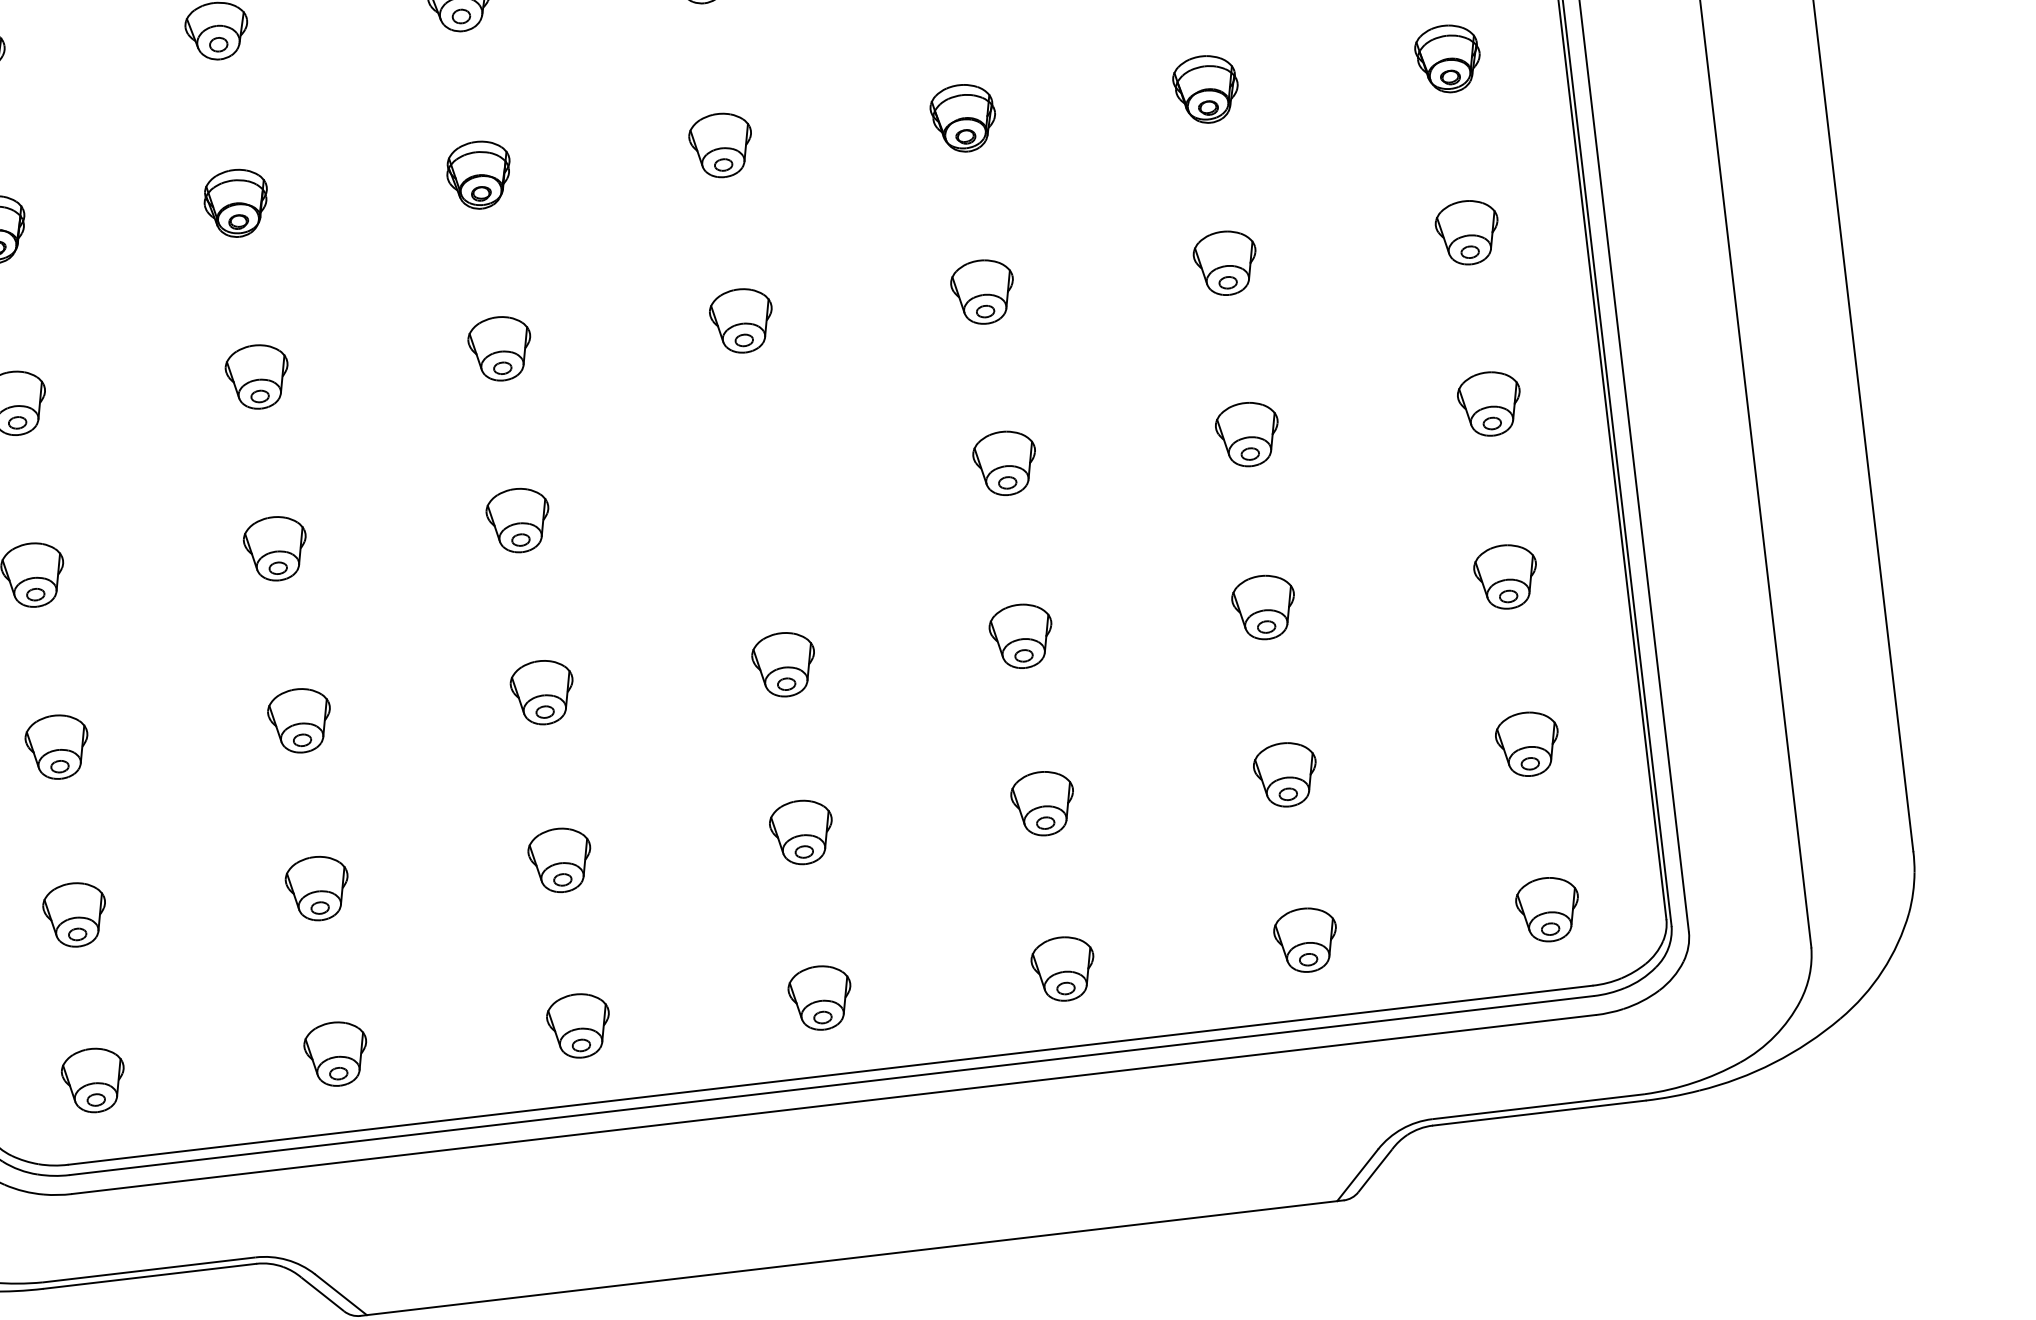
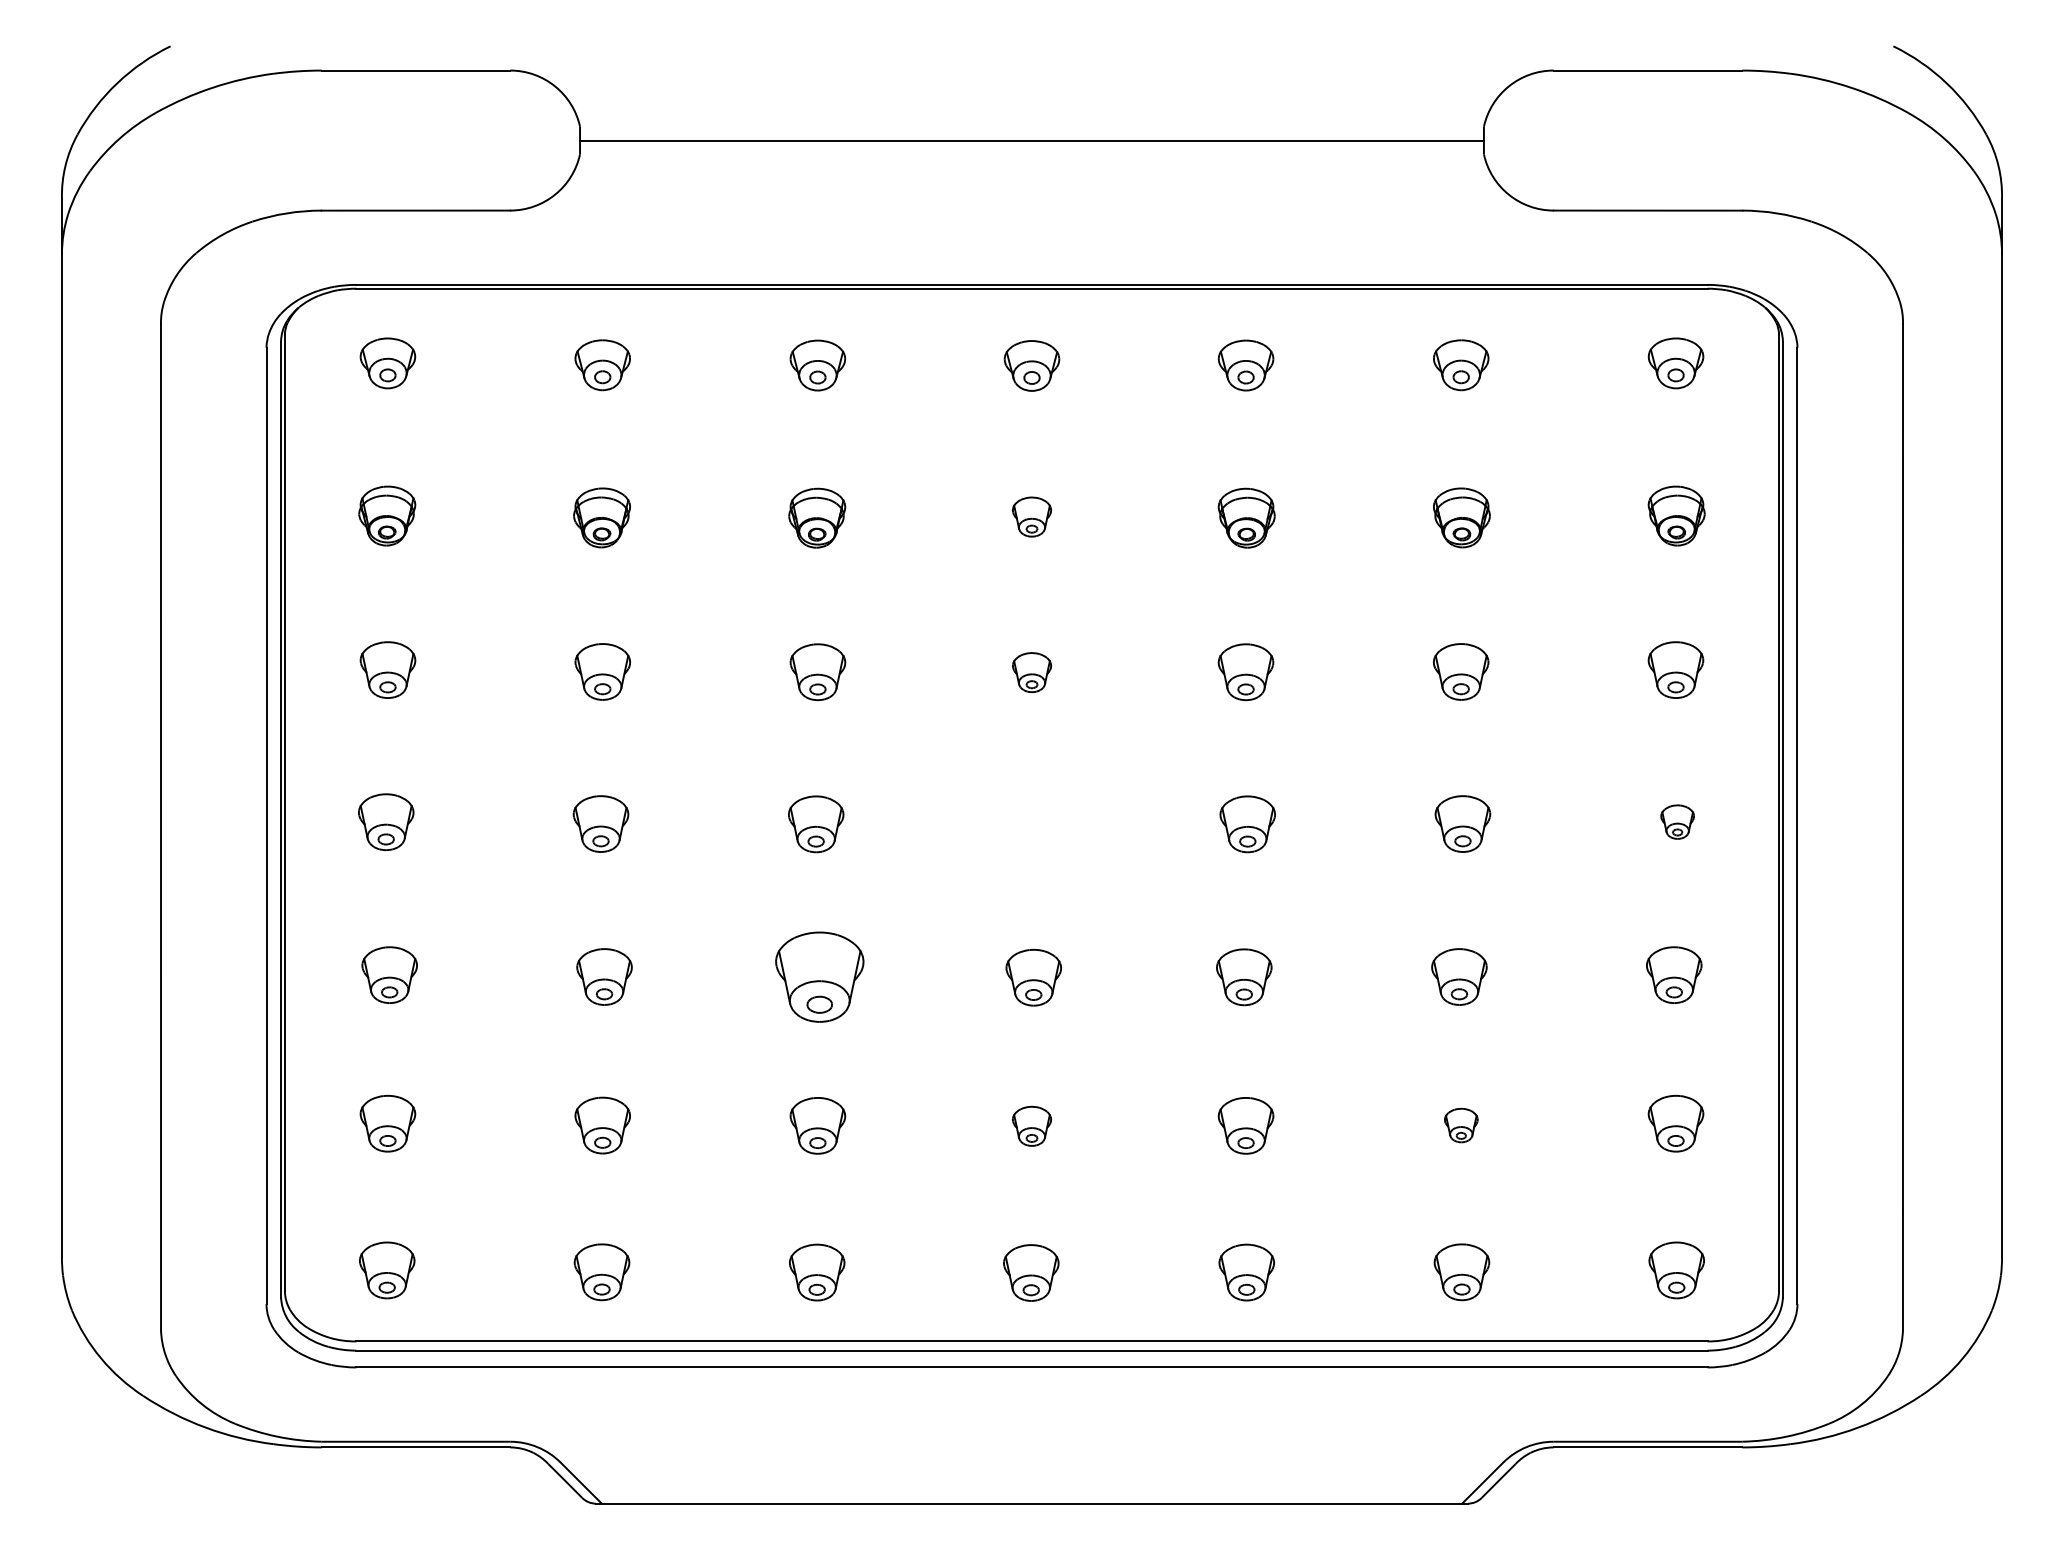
part: (720, 144) -> (1031, 516), size x0.7
part: (741, 320) -> (1031, 672), size x0.7
part: (1489, 403) -> (1677, 821), size x0.6
part: (542, 692) -> (819, 977), size x1.6
part: (1286, 774) -> (1461, 1125), size x0.6
part: (801, 832) -> (1031, 1126), size x0.7

